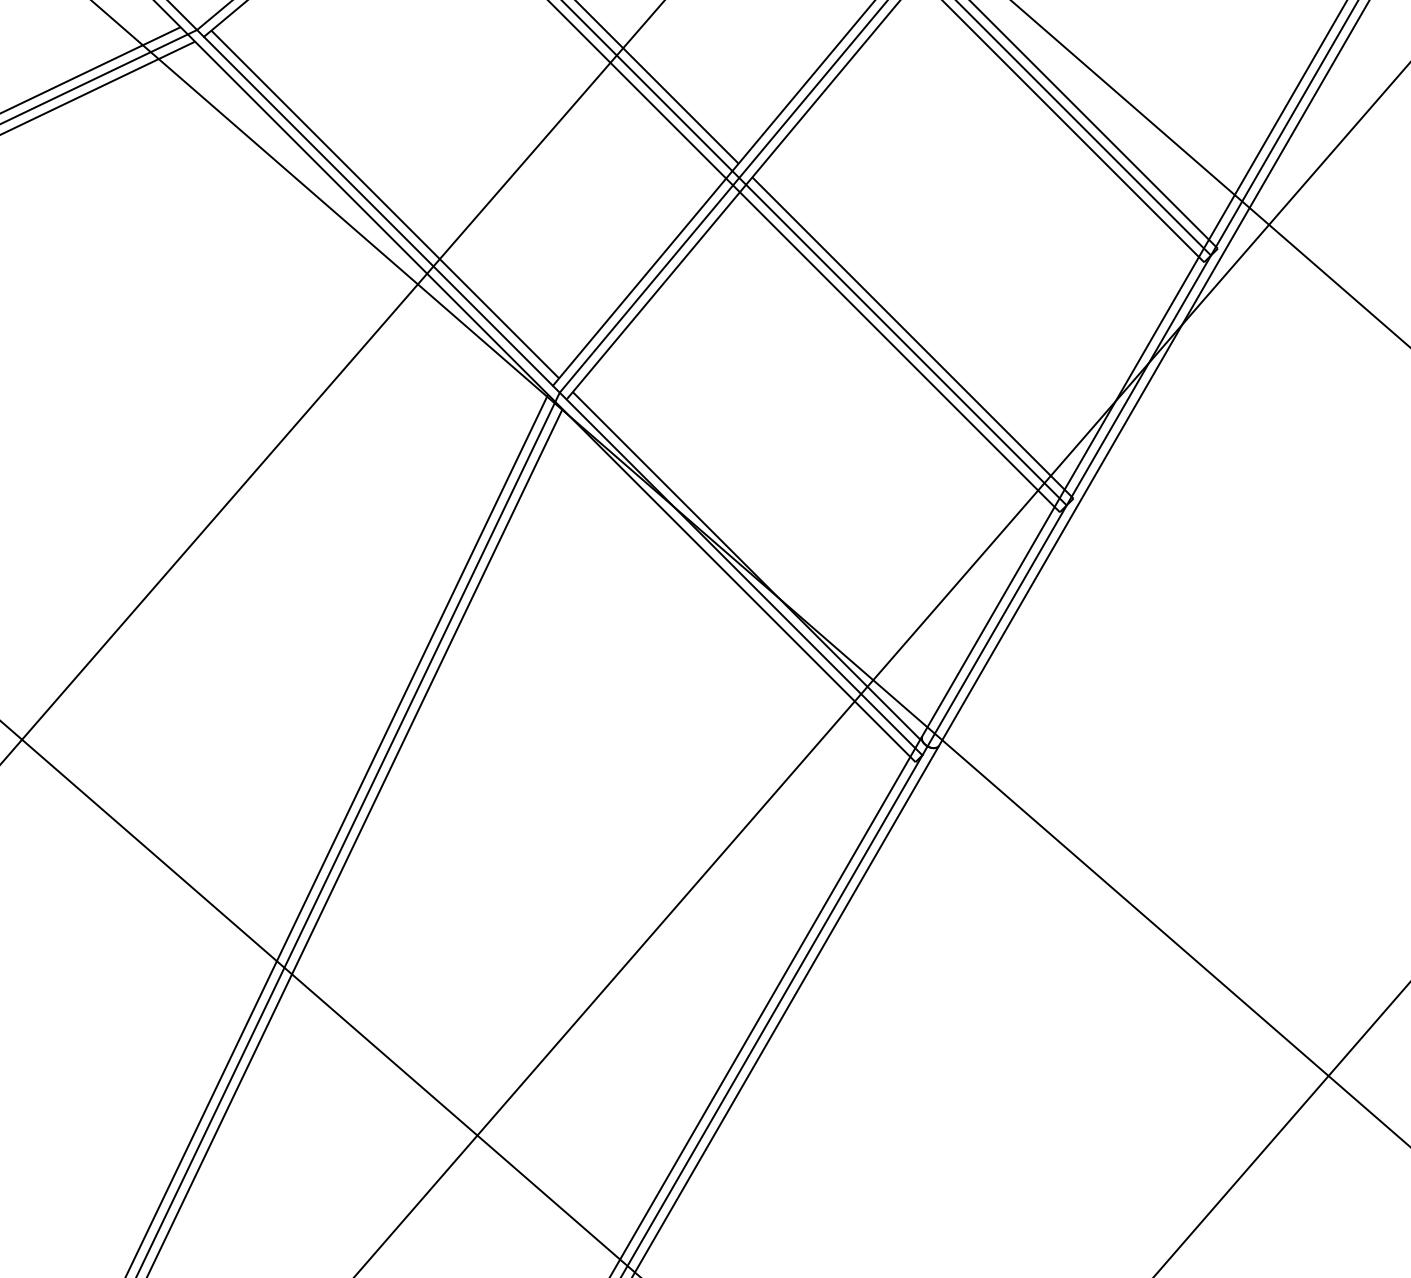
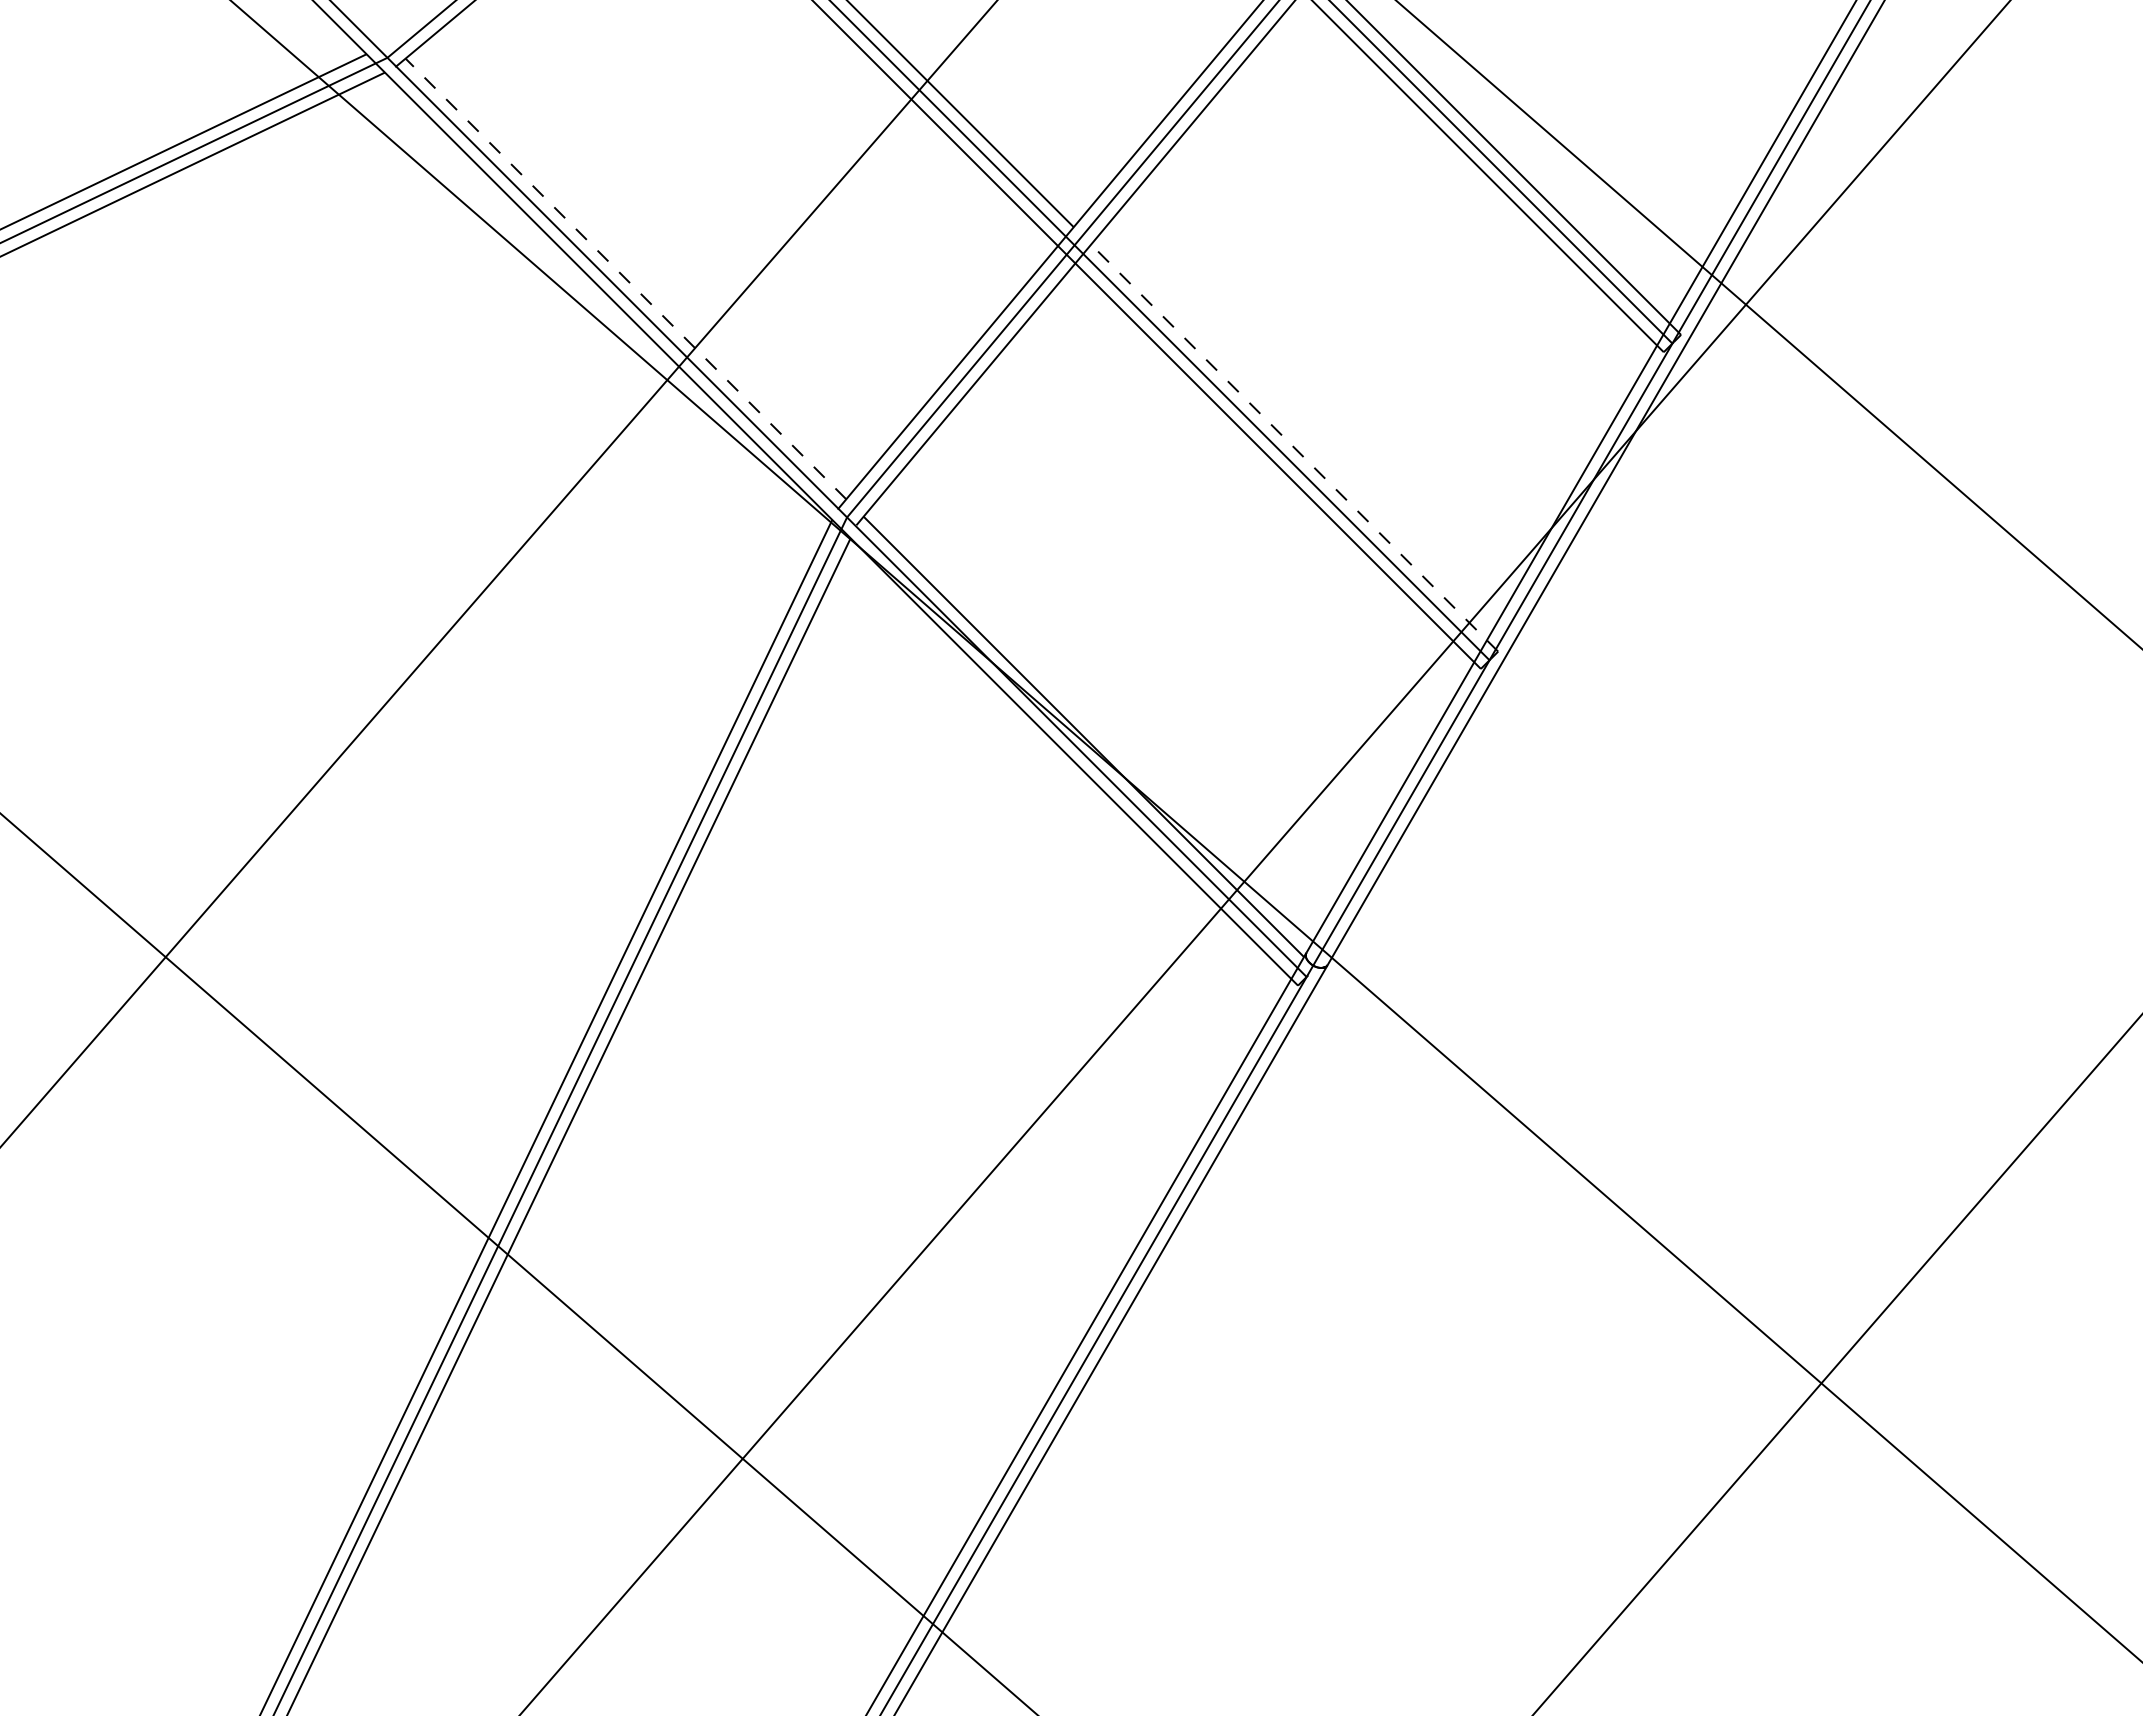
line: (384, 204) -> (625, 278), solid -> dashed
line: (912, 338) -> (1294, 448), solid -> dashed

